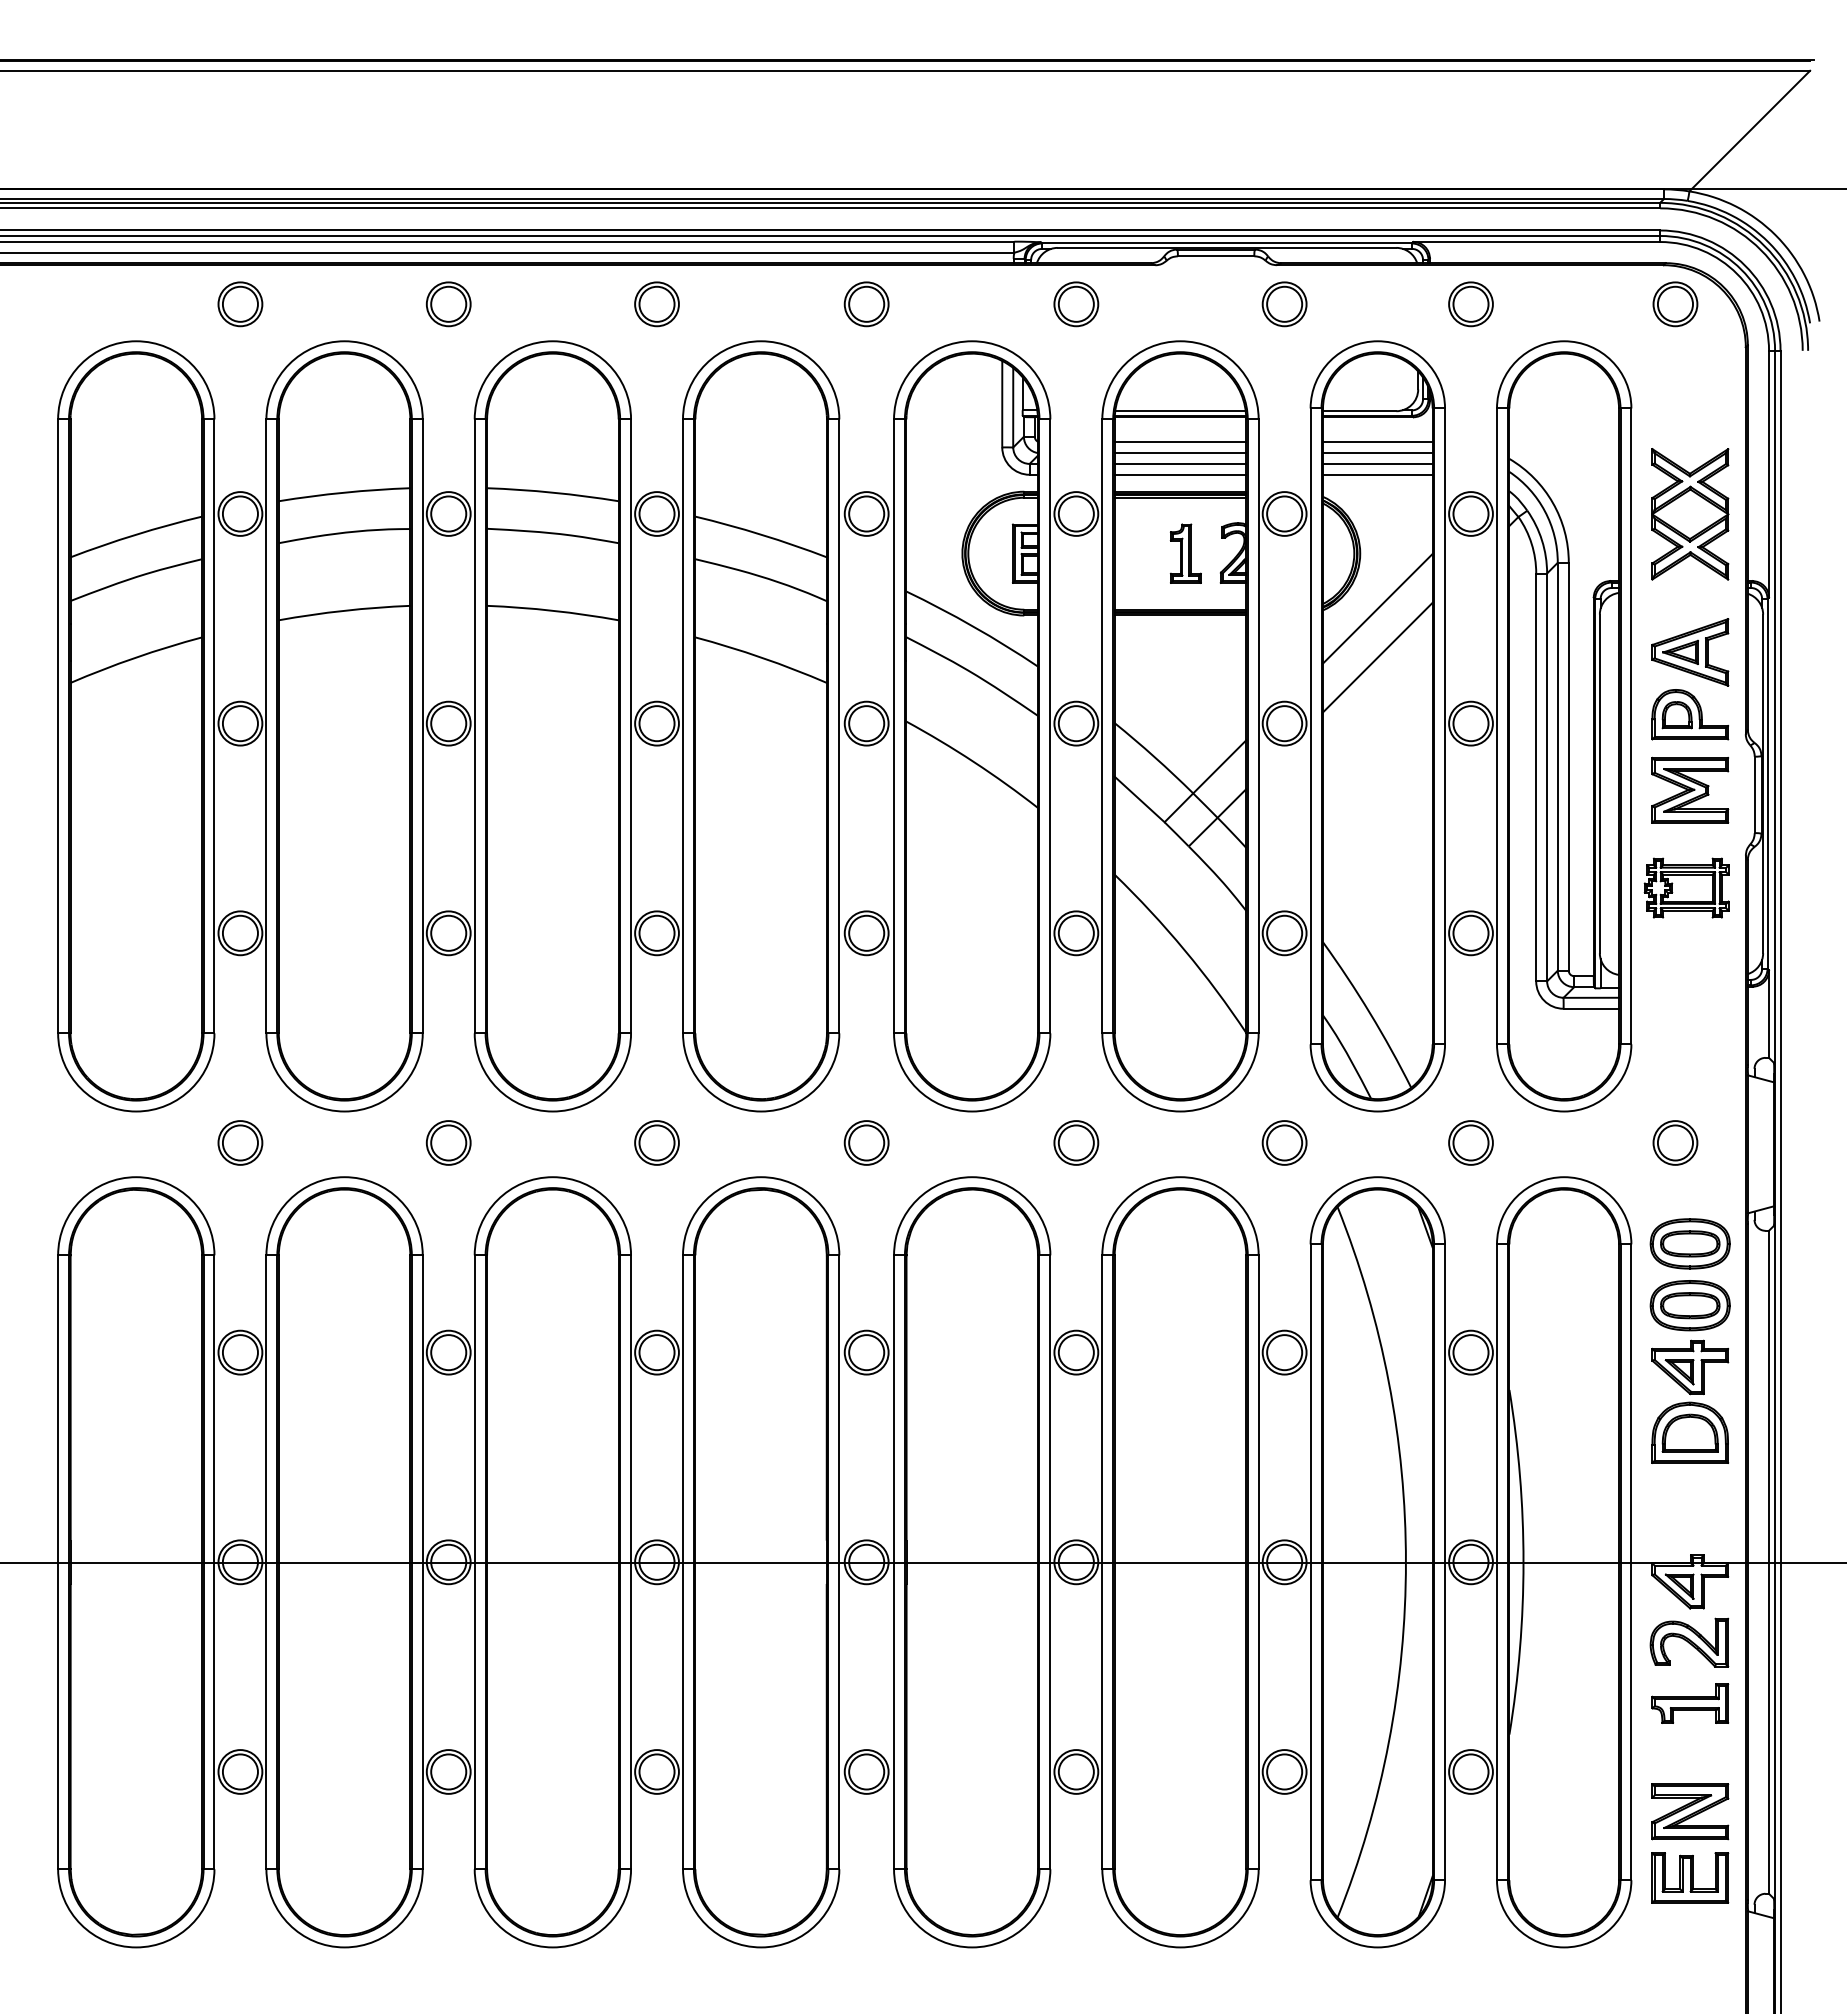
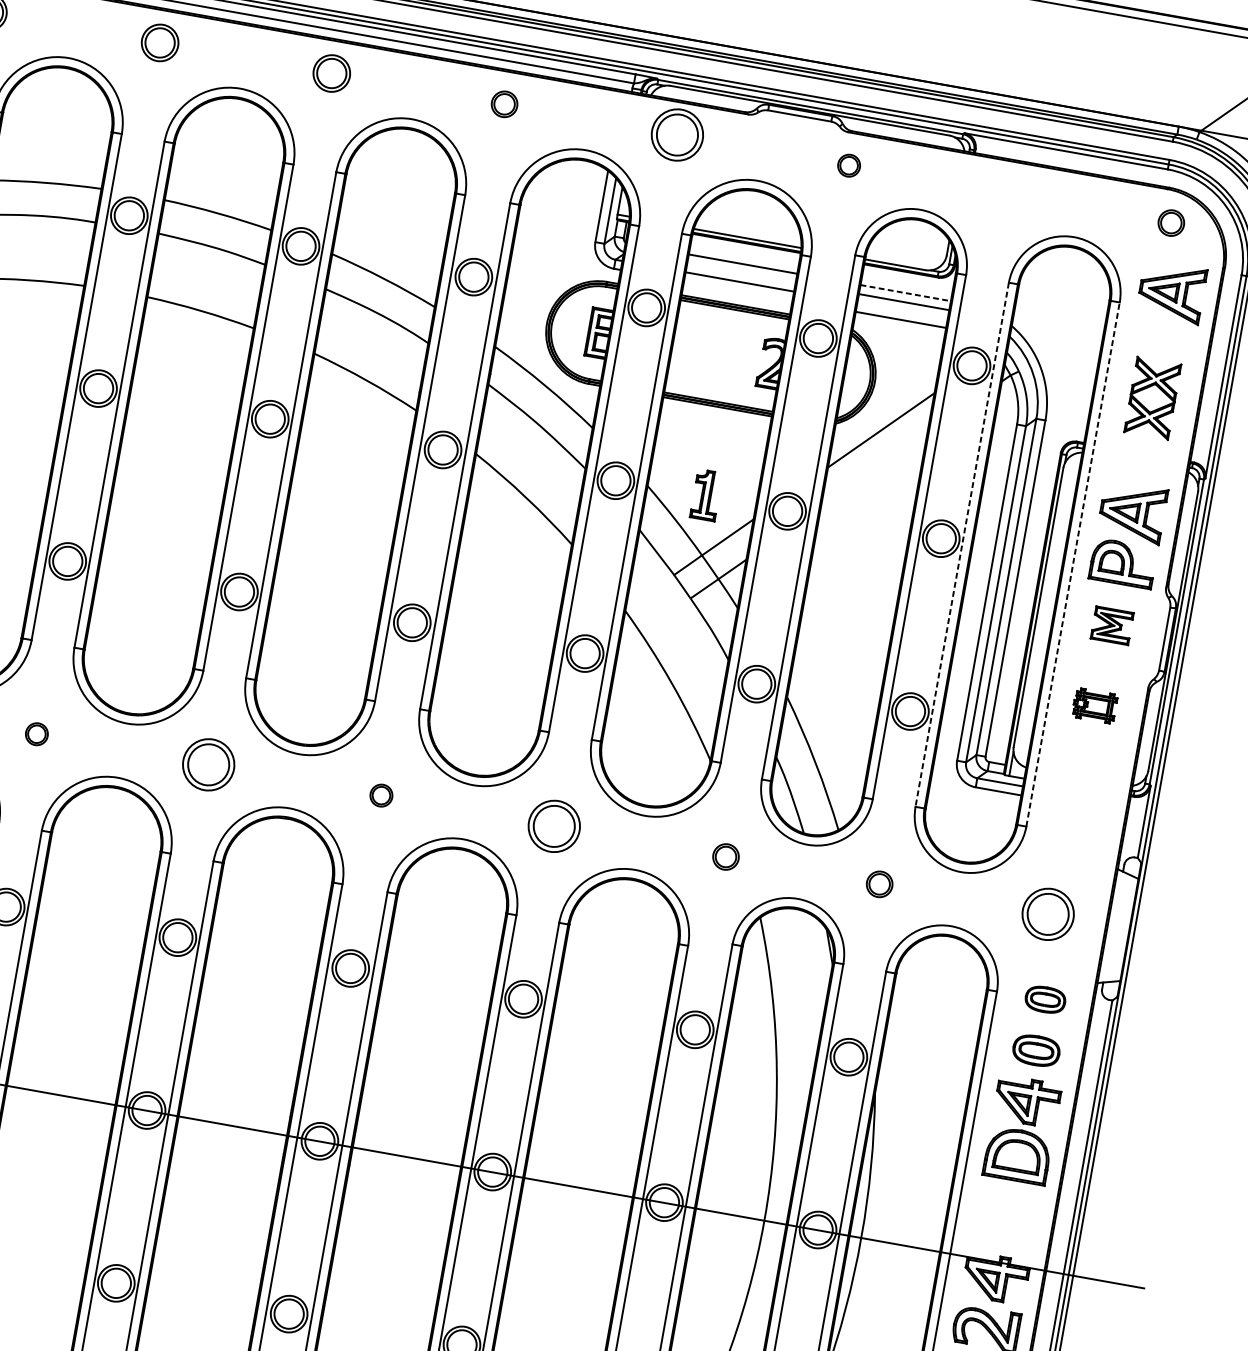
part: (866, 304) -> (504, 104), size x0.7
part: (1076, 304) -> (677, 135), size x1.4
part: (1284, 304) -> (849, 165), size x0.6
part: (1470, 304) -> (1002, 193), removed
part: (1675, 304) -> (1171, 223), size x0.7
part: (1690, 385) -> (1171, 292), added
line: (1377, 442) -> (905, 293), solid -> dashed
line: (1180, 453) -> (741, 273), removed
line: (1377, 463) -> (902, 310), removed
line: (1180, 474) -> (738, 290), removed
part: (1690, 514) -> (1152, 398), size x0.7
part: (1185, 553) -> (706, 495), moved
line: (1377, 657) -> (873, 470), removed
line: (1496, 726) -> (961, 544), solid -> dashed
line: (1631, 726) -> (1073, 564), solid -> dashed
part: (1690, 789) -> (1112, 625), size x0.6
part: (1686, 887) -> (1094, 705), size x0.6
part: (448, 1142) -> (36, 733), size x0.6
part: (656, 1142) -> (208, 764), size x1.4
part: (866, 1142) -> (381, 795), size x0.6
part: (1076, 1142) -> (554, 826), size x1.4
part: (1284, 1142) -> (725, 856), size x0.7
part: (1470, 1142) -> (879, 883), size x0.7
part: (1675, 1142) -> (1048, 914), size x1.4
part: (1689, 1243) -> (1045, 999), size x0.6
part: (1689, 1305) -> (1035, 1050), size x0.7

